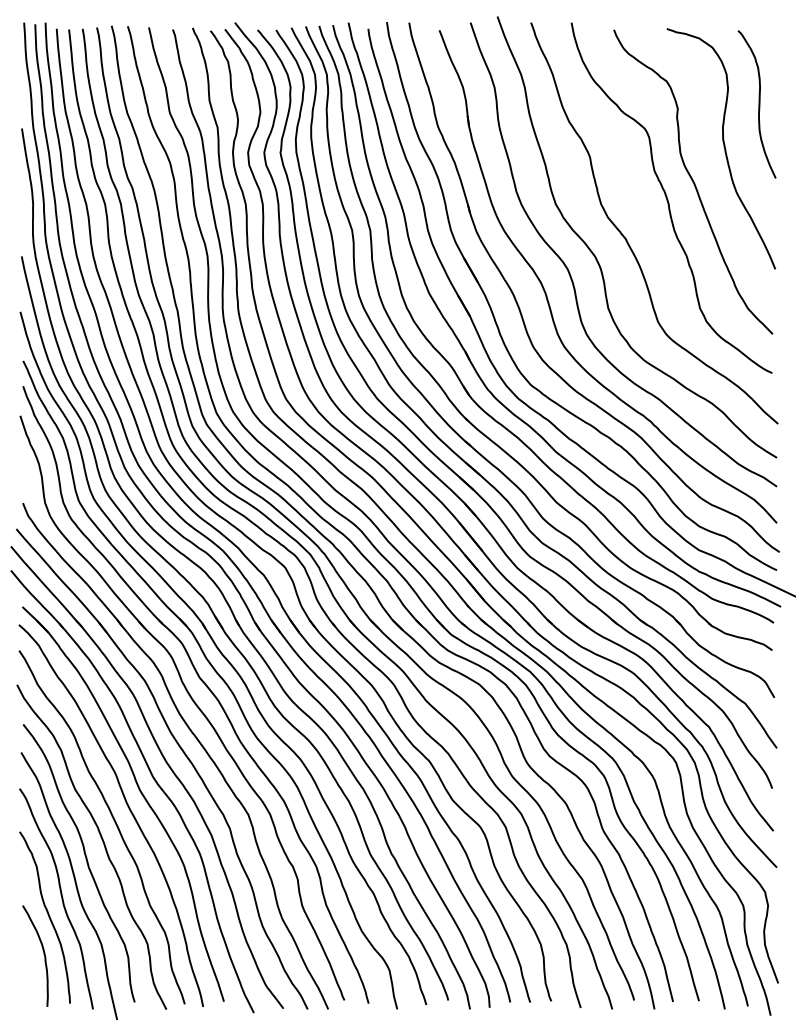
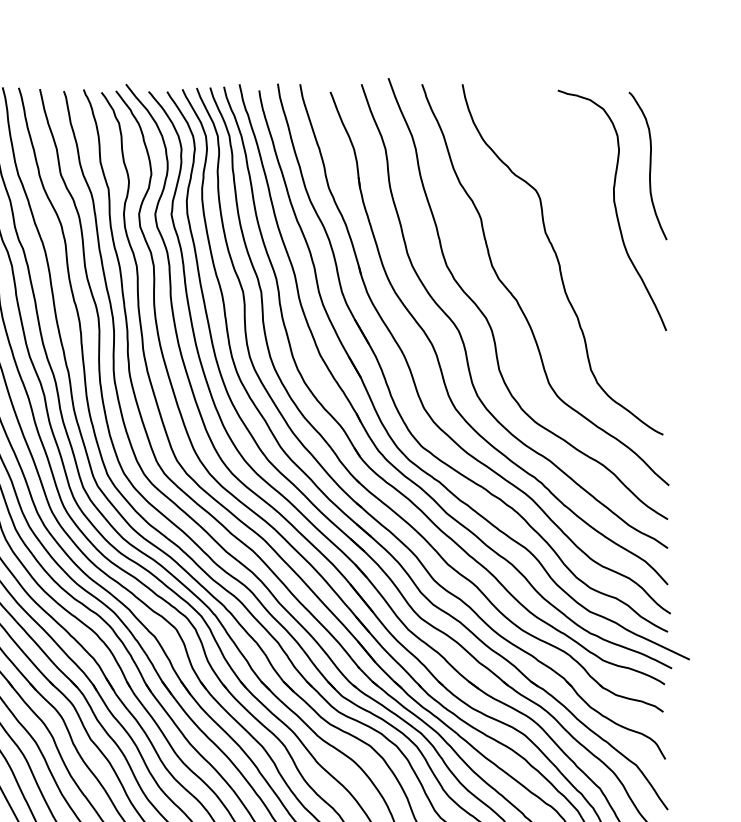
curve: (693, 181) -> (584, 243), removed

